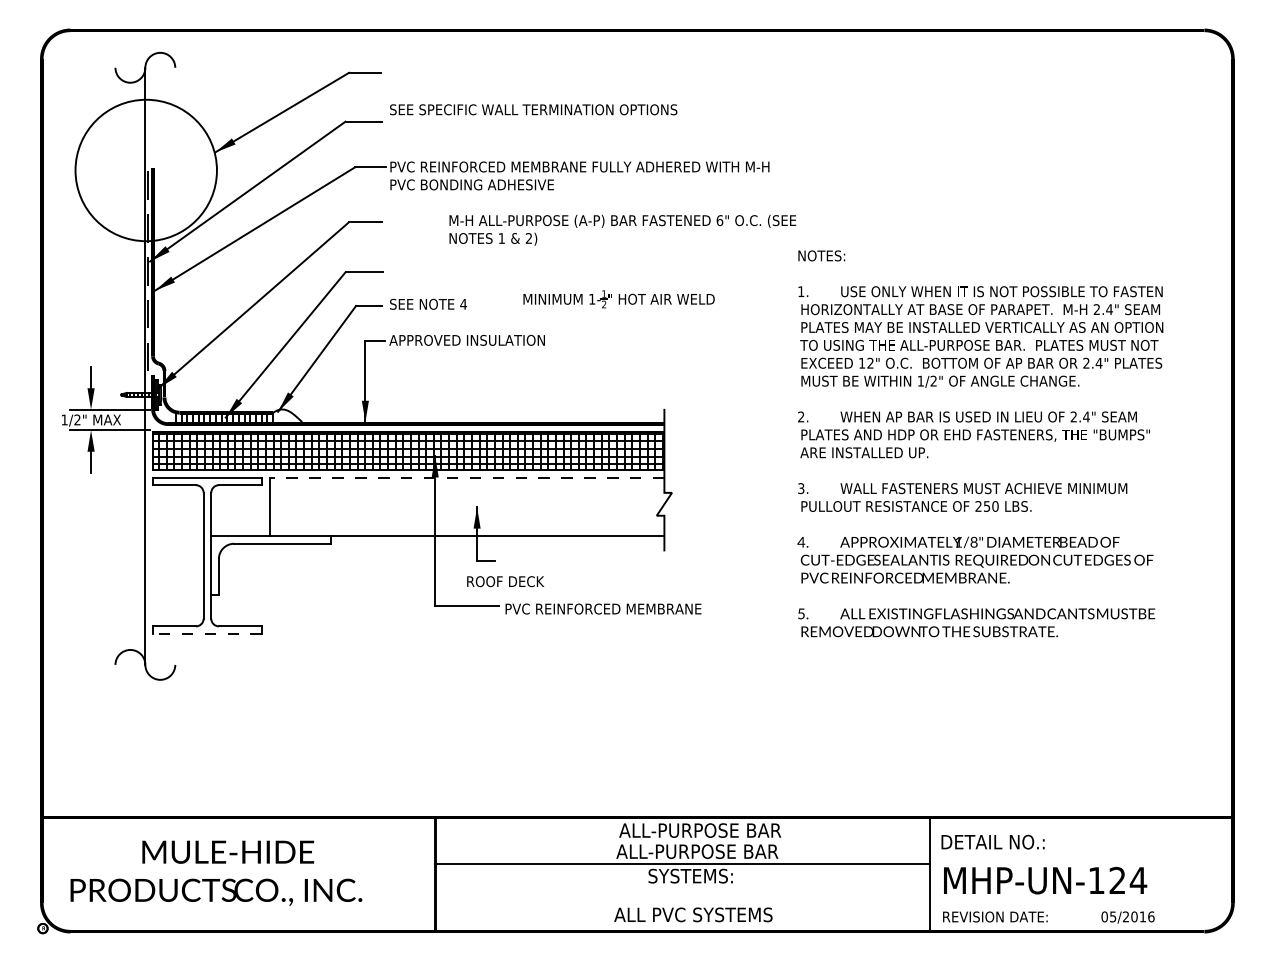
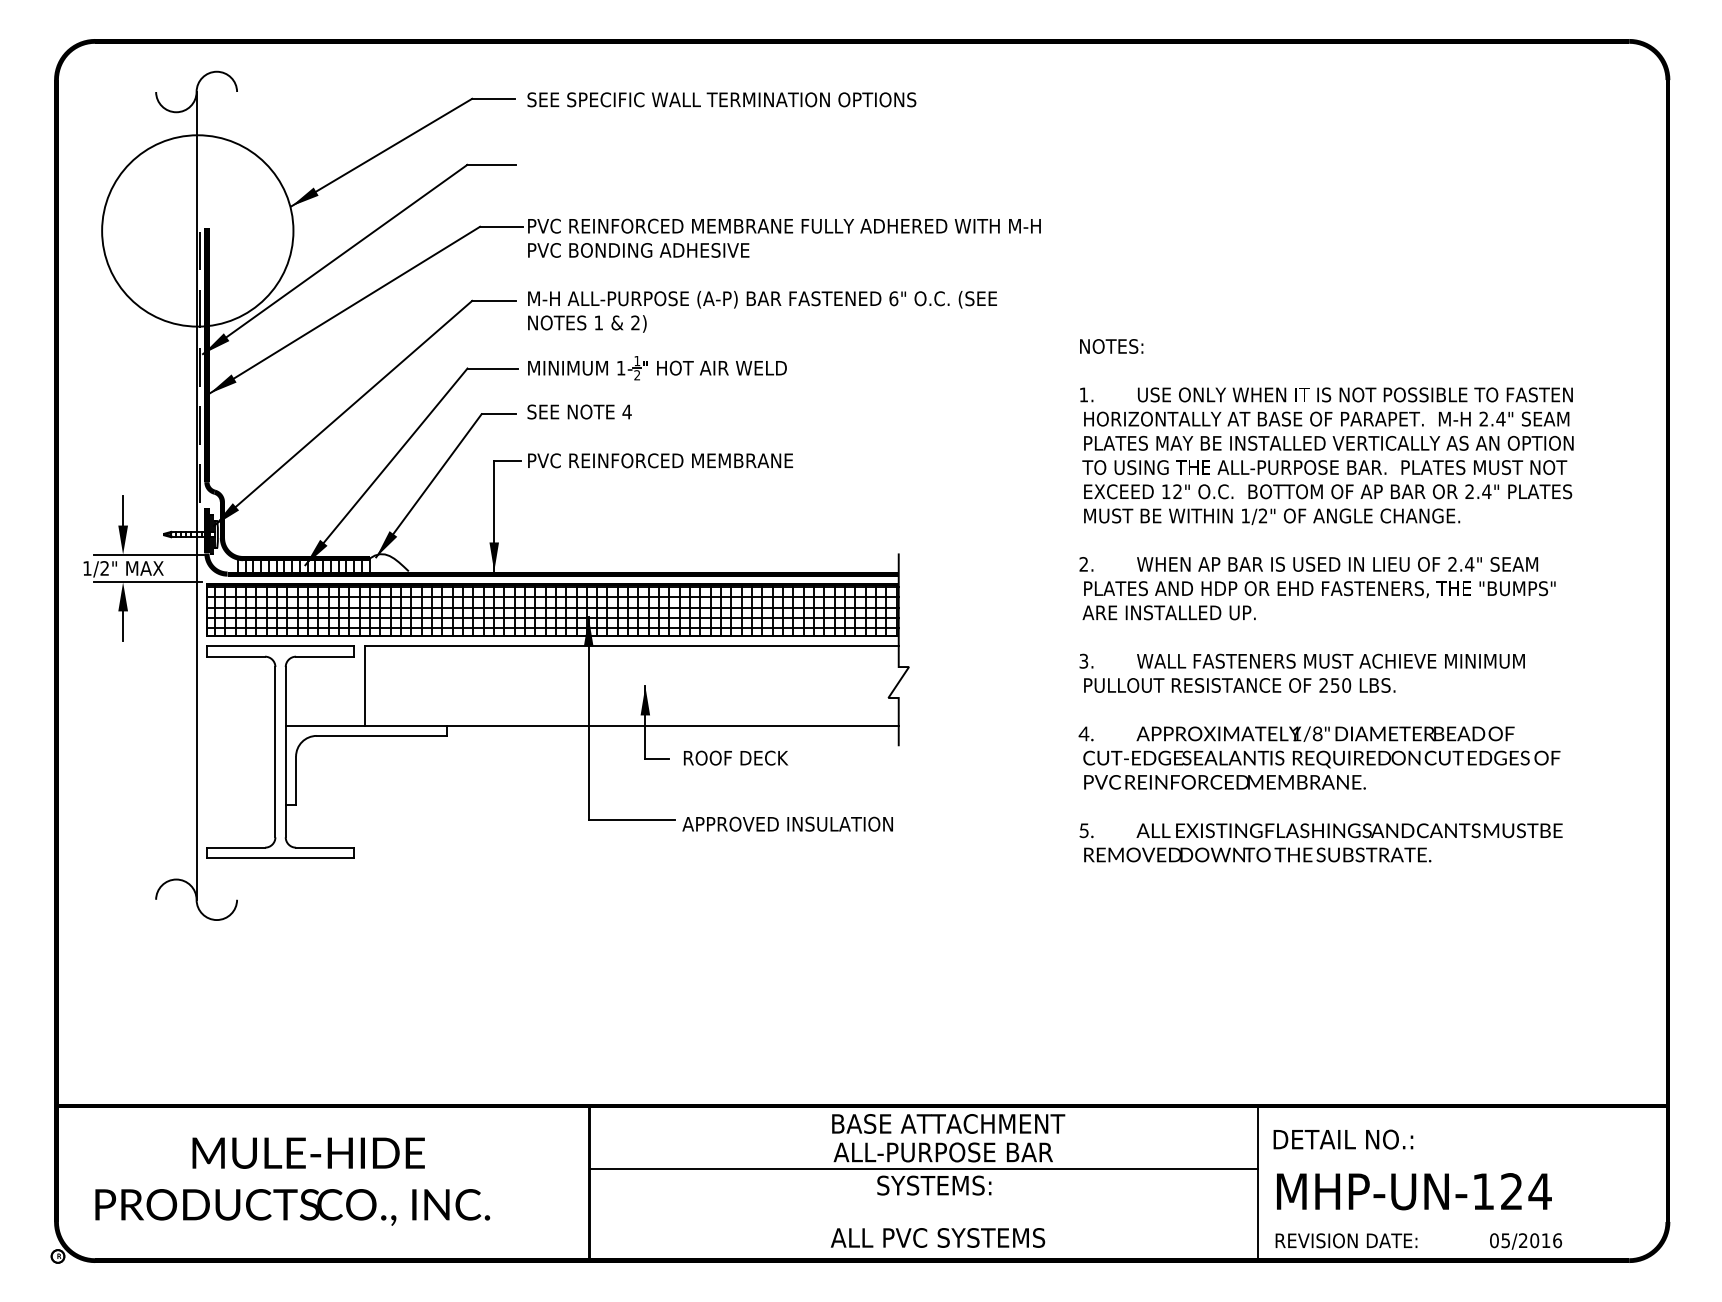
text: (533, 109) -> (721, 99), moved
text: (622, 230) -> (762, 311), moved
part: (619, 299) -> (657, 368), moved
text: (487, 340) -> (659, 460), APPROVED INSULATION -> PVC REINFORCED MEMBRANE
line: (466, 477) -> (631, 646), dashed -> solid
text: (506, 581) -> (736, 757), moved
text: (602, 608) -> (815, 823), PVC REINFORCED MEMBRANE -> APPROVED INSULATION
line: (207, 634) -> (280, 858), dashed -> solid
text: (701, 830) -> (948, 1123), ALL-PURPOSE BAR -> BASE ATTACHMENT

